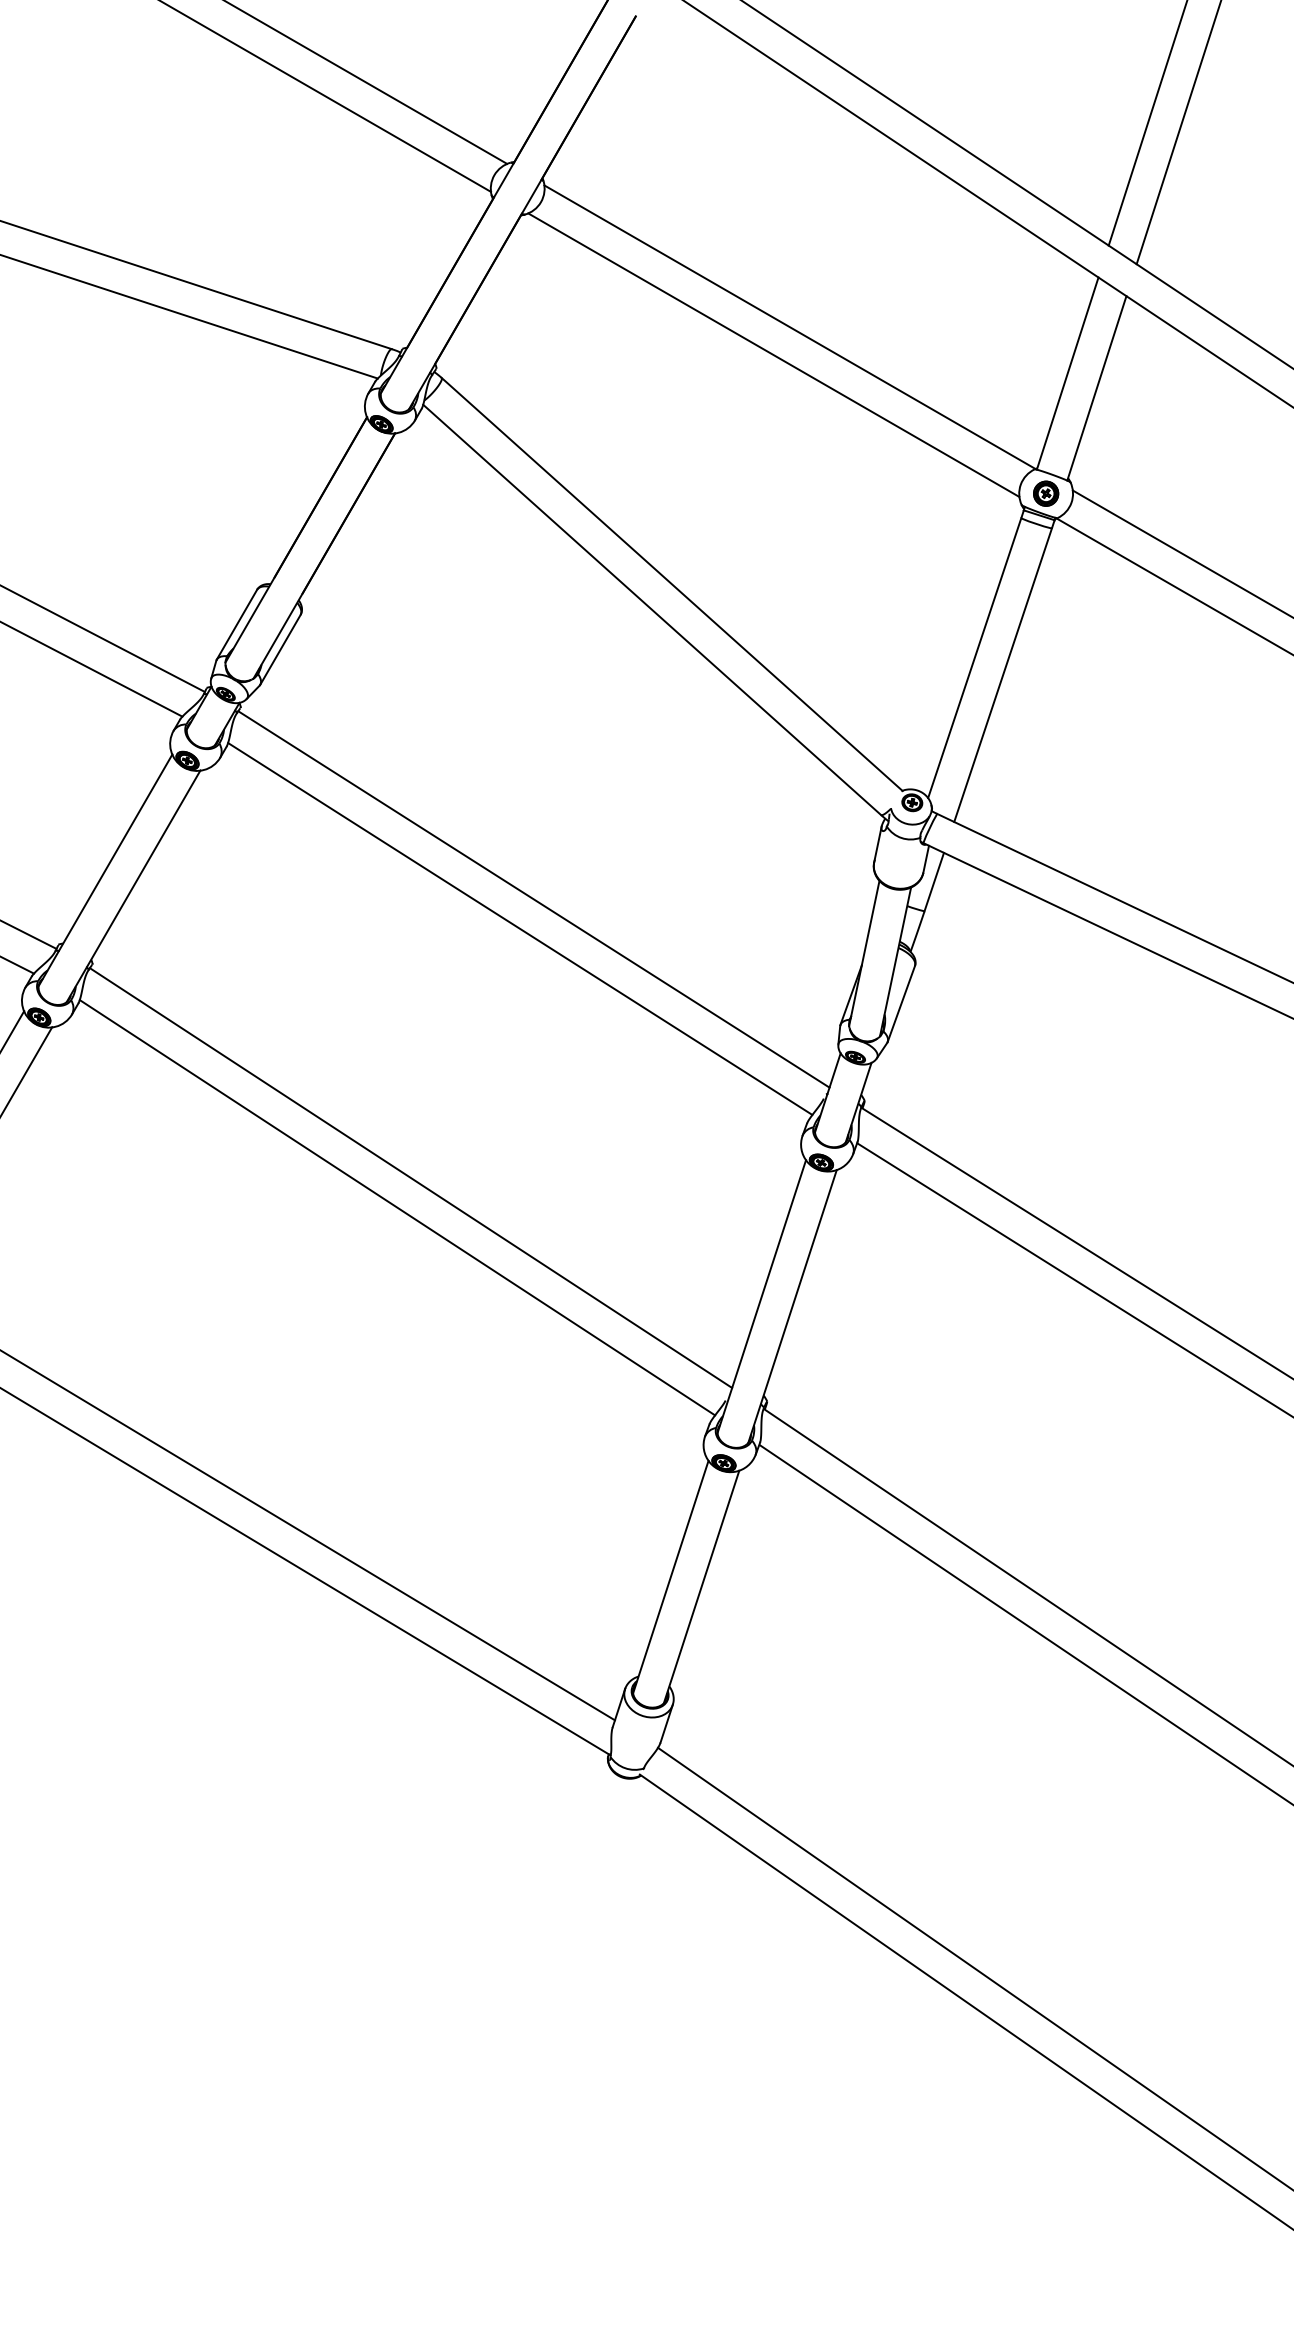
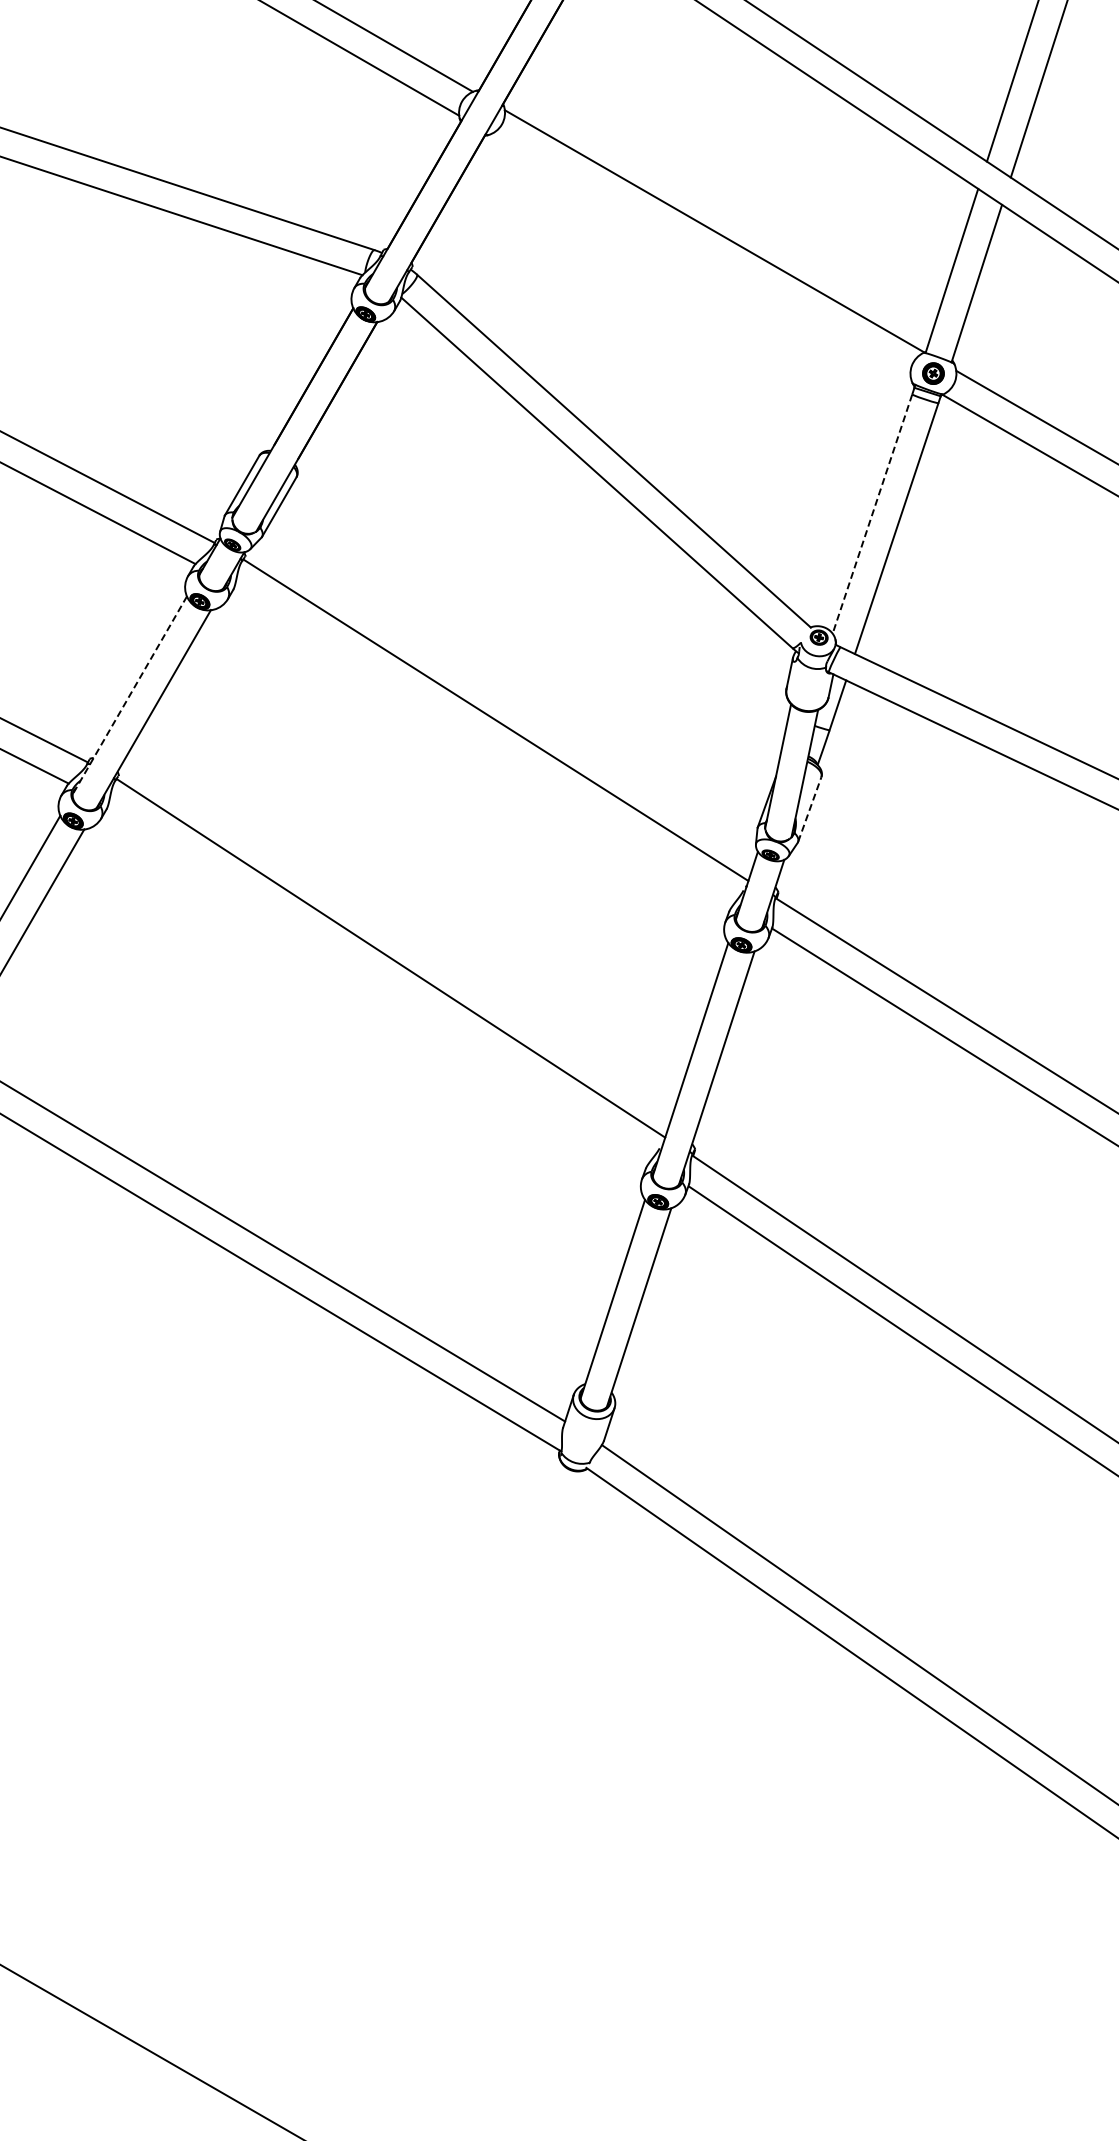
line: (773, 355) -> (700, 255), removed
line: (974, 658) -> (872, 514), solid -> dashed
line: (106, 870) -> (130, 695), solid -> dashed
line: (519, 929) -> (483, 745), removed
line: (901, 1003) -> (809, 809), solid -> dashed
line: (396, 1207) -> (378, 983), removed

